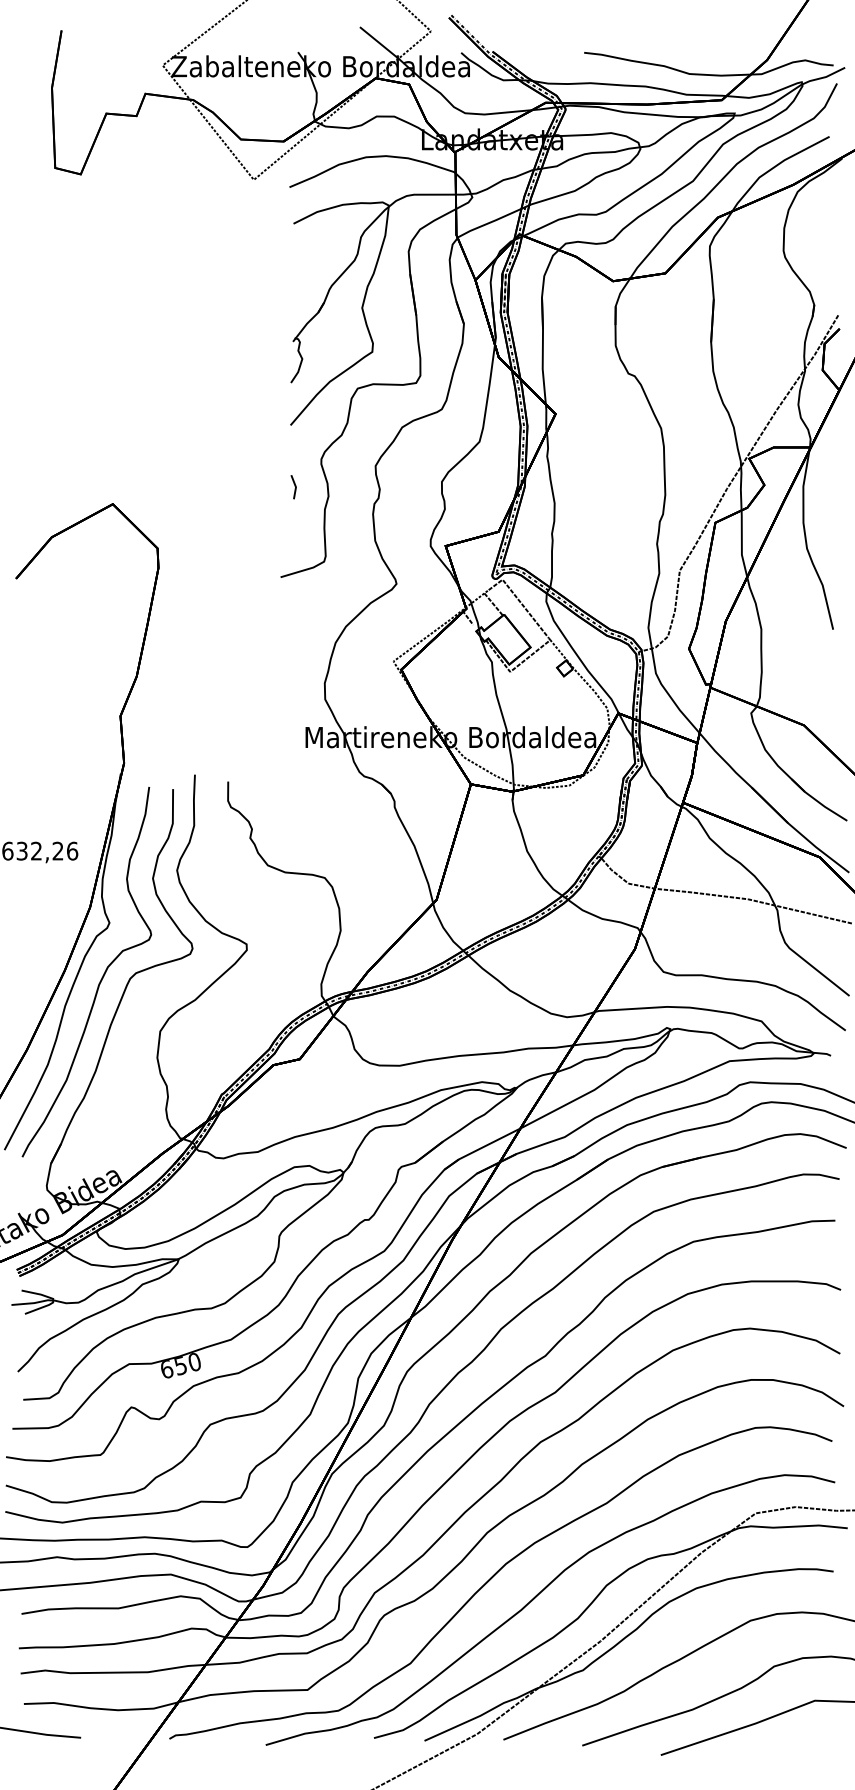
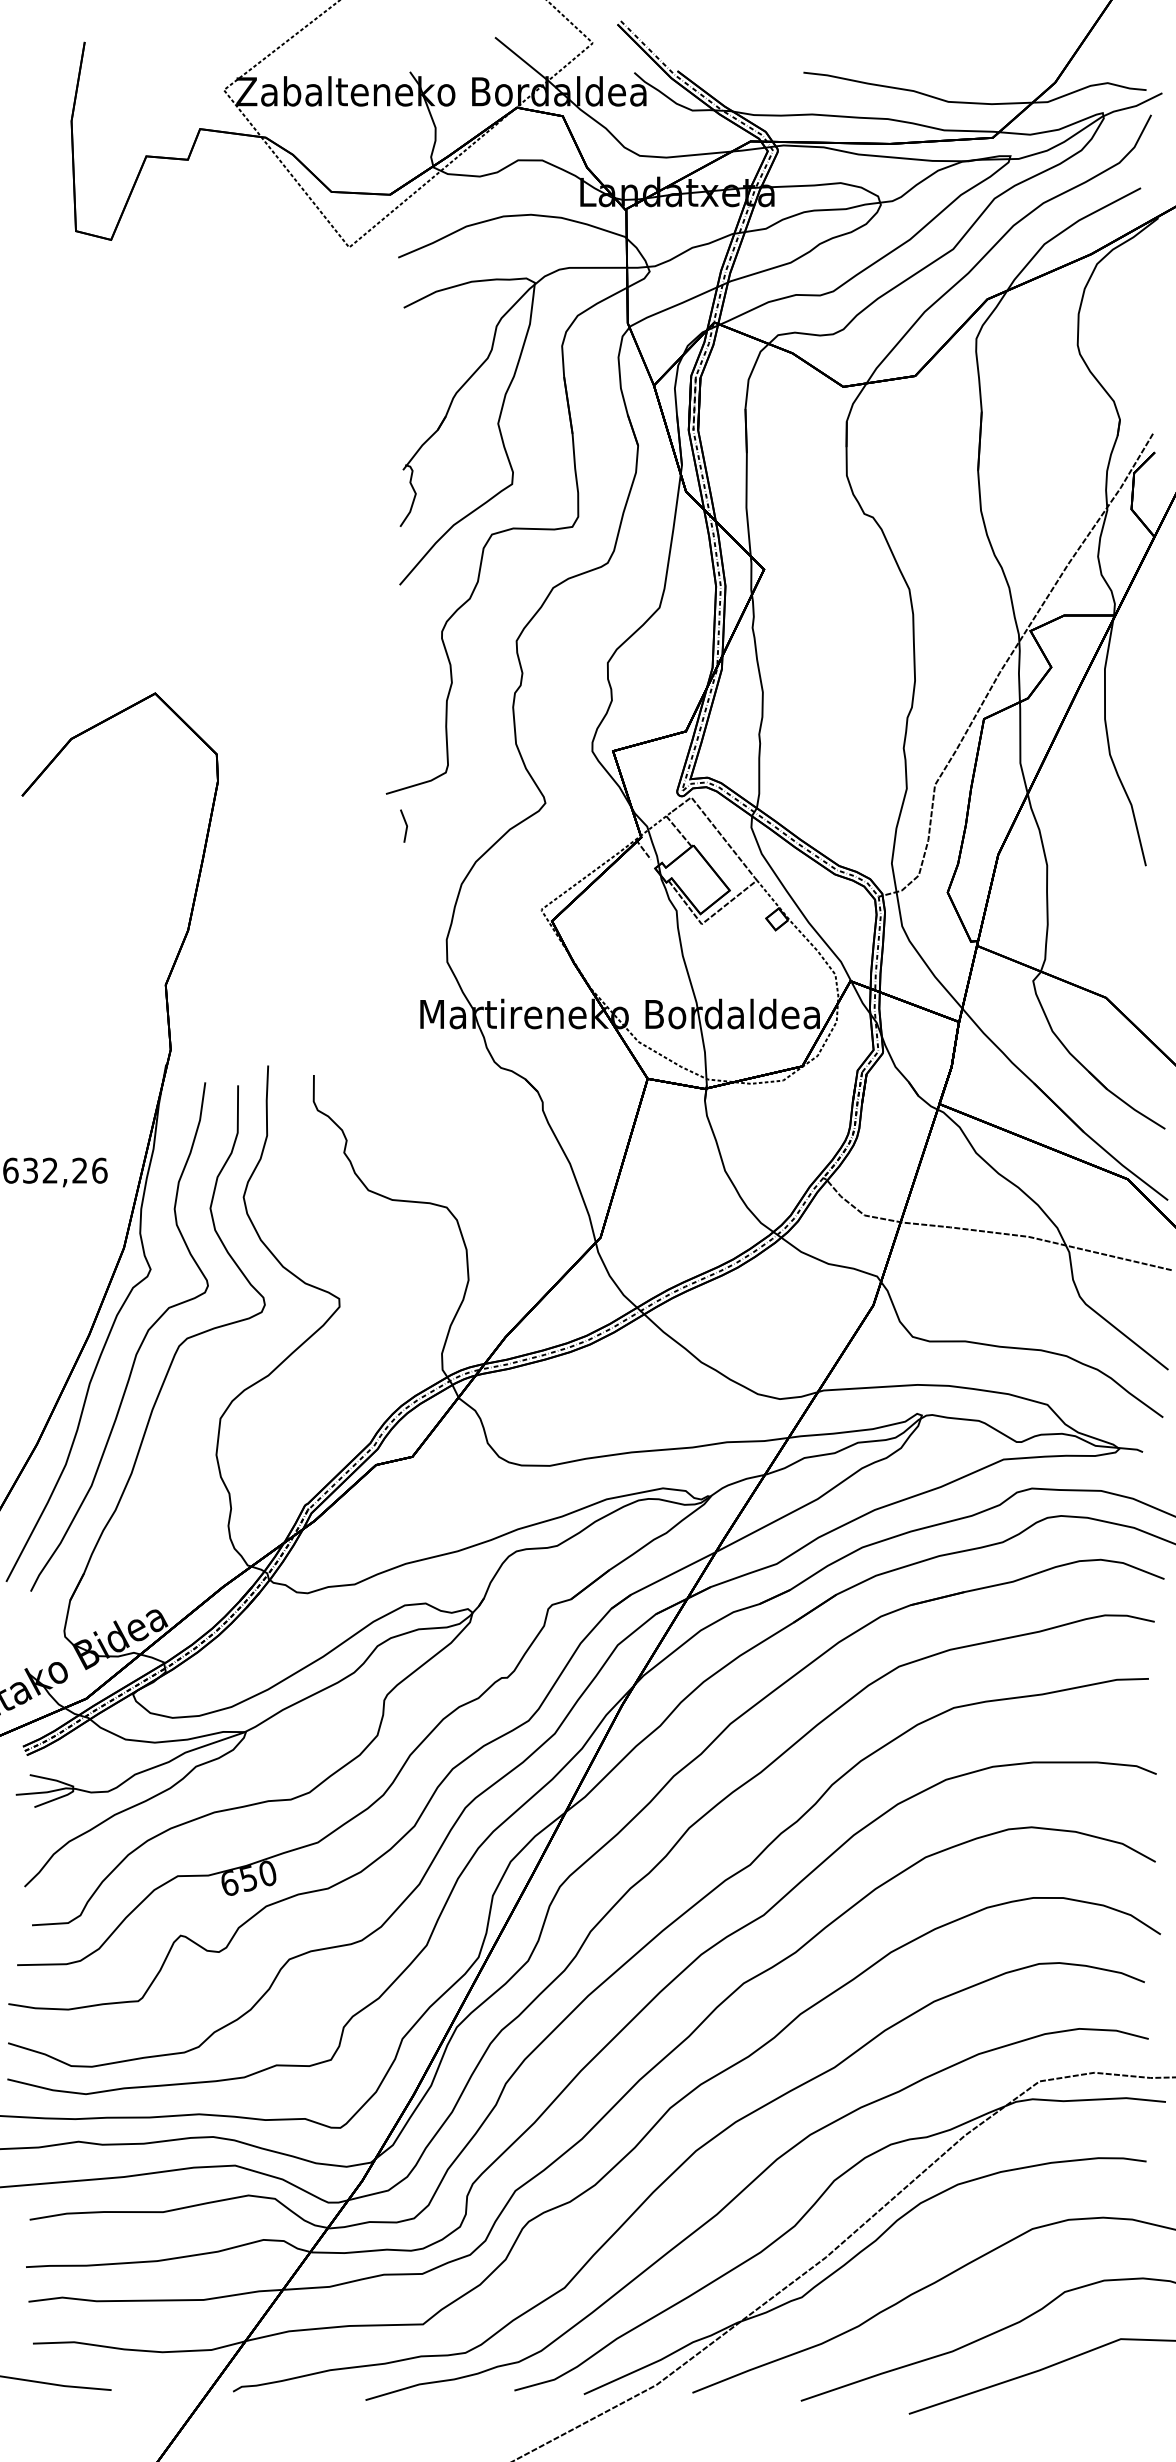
line: (294, 486) -> (405, 825), moved

